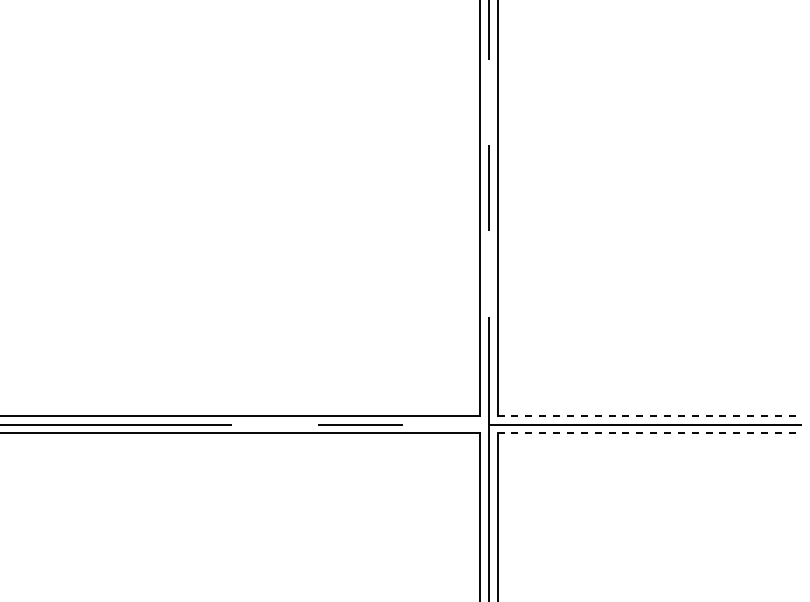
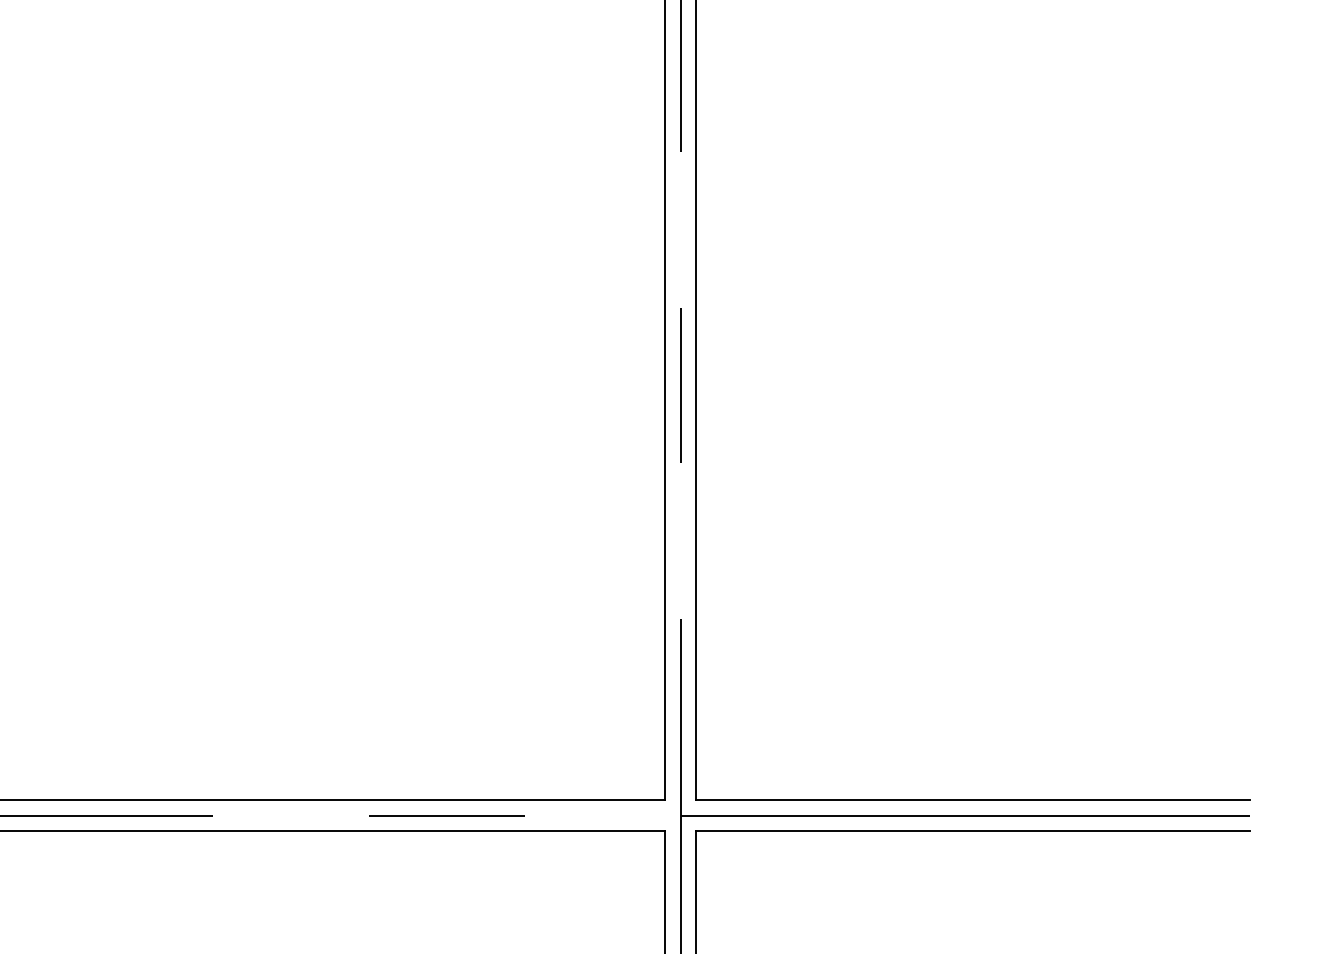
line: (650, 416) -> (974, 800), dashed -> solid
line: (650, 433) -> (974, 831), dashed -> solid

